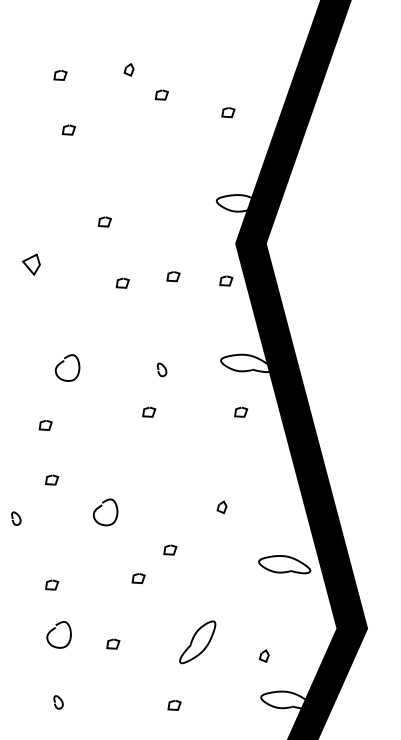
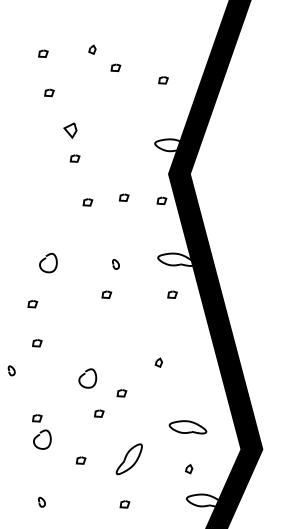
line: (28, 266) -> (68, 131), moved
curve: (102, 506) -> (85, 374), moved
curve: (284, 557) -> (187, 422), moved
curve: (54, 629) -> (39, 435), moved
curve: (193, 640) -> (126, 457), moved

